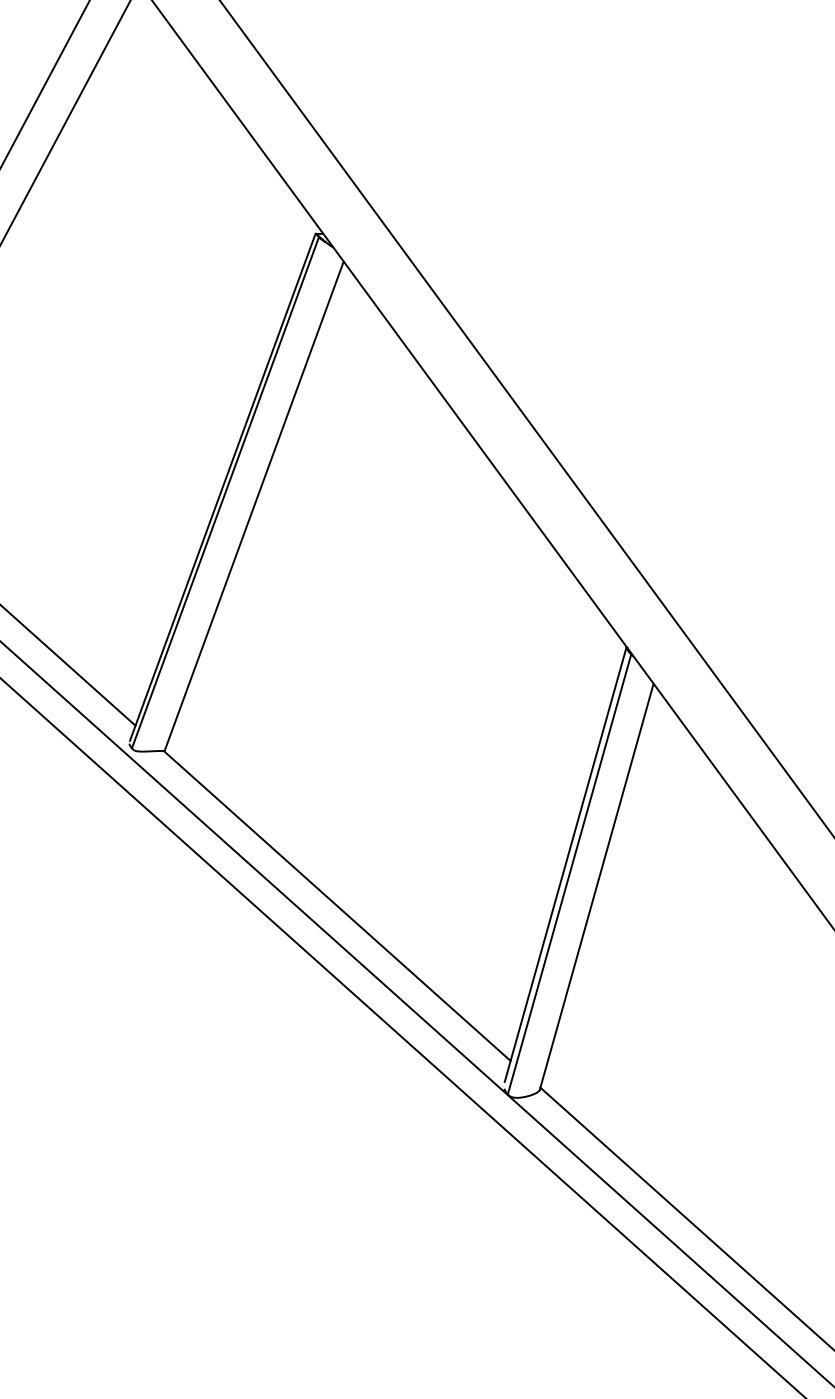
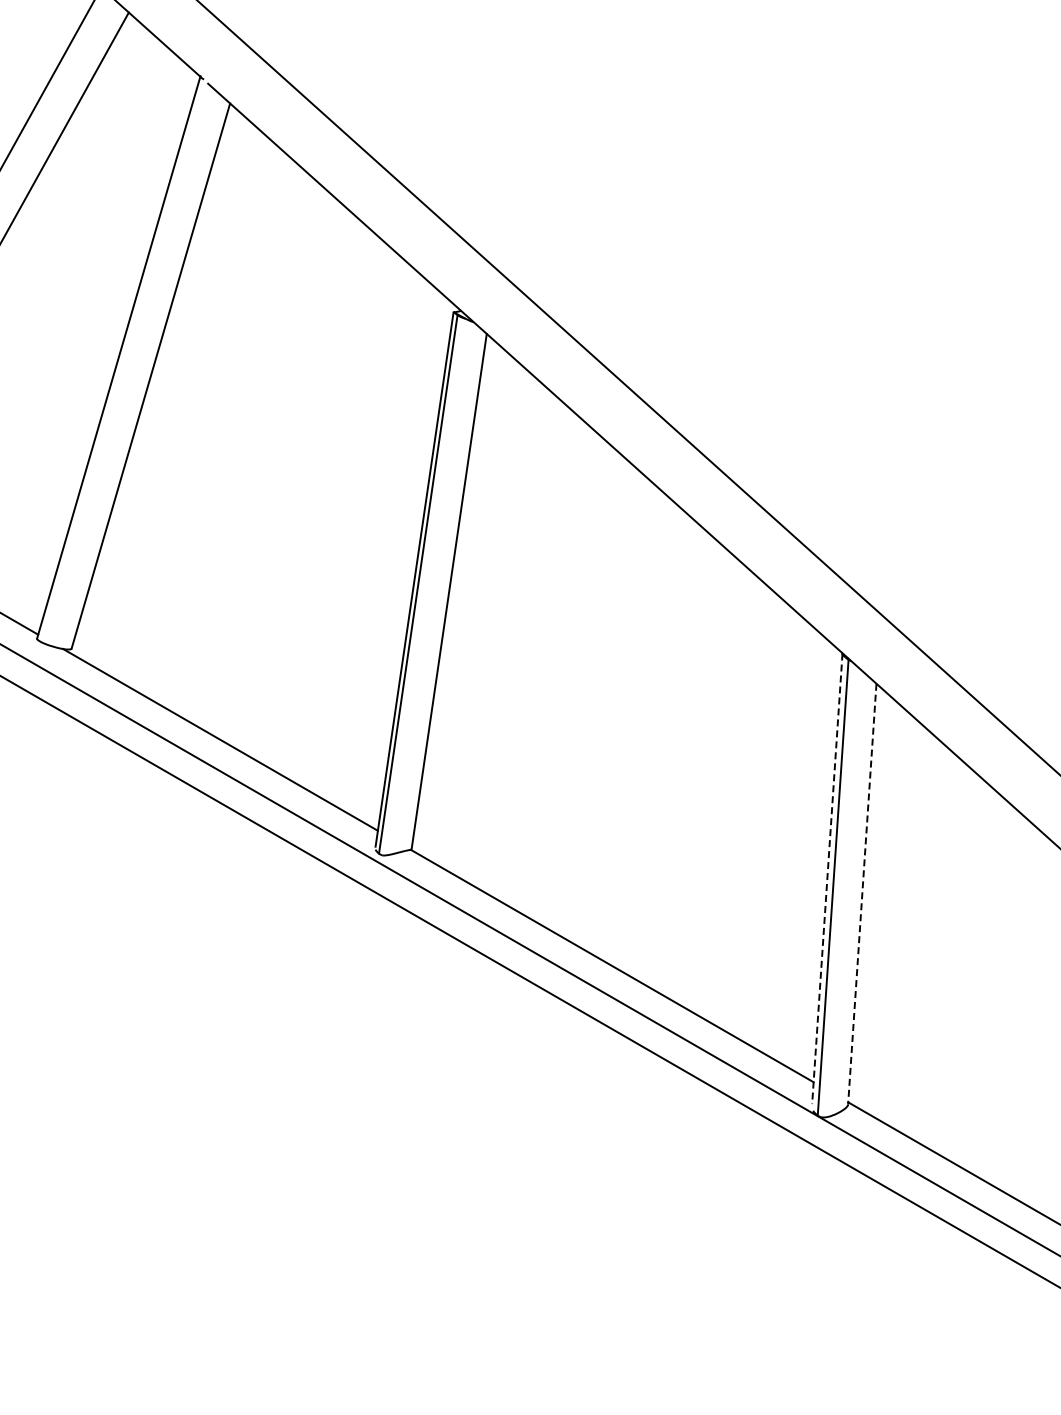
line: (565, 864) -> (827, 878), solid -> dashed
line: (596, 887) -> (862, 894), solid -> dashed

